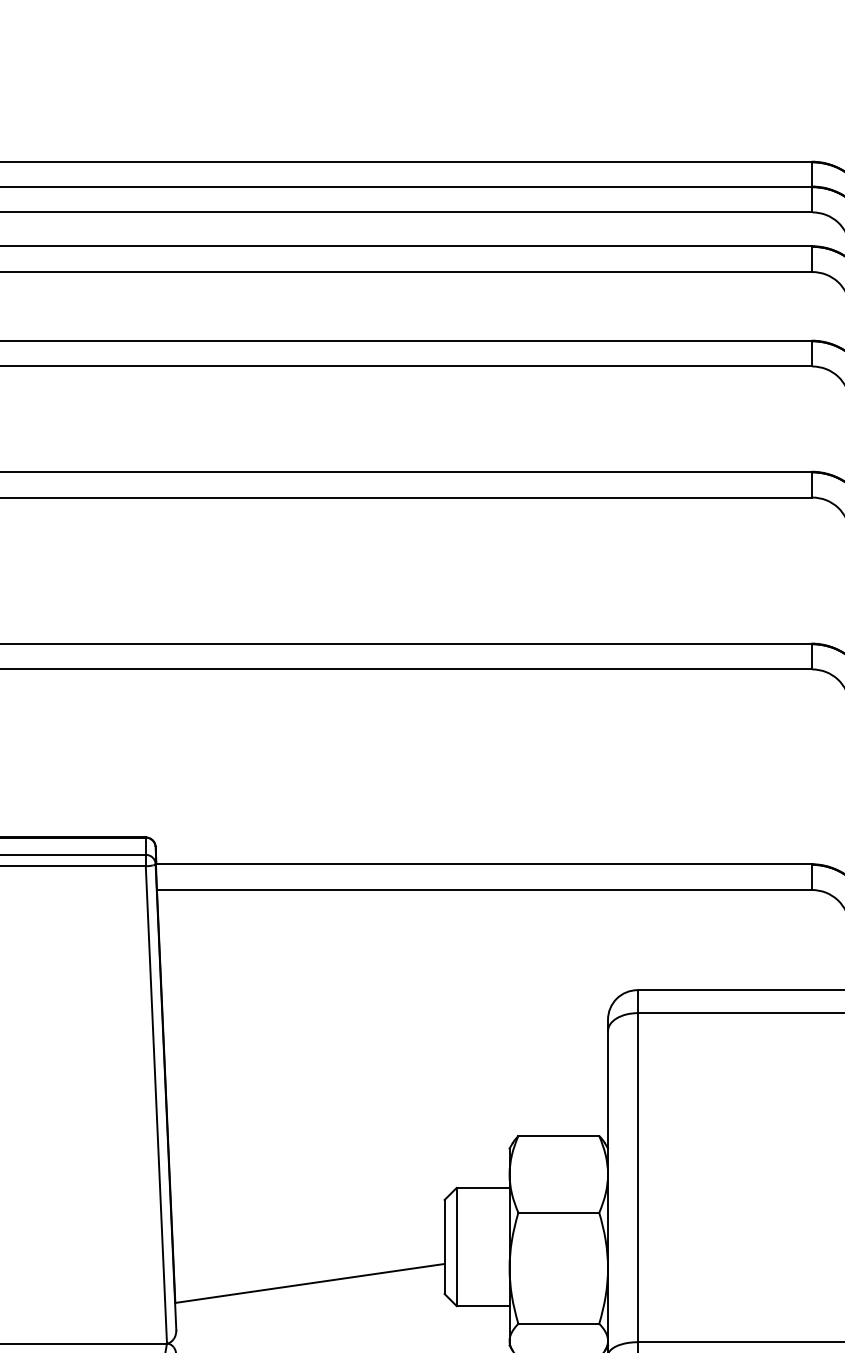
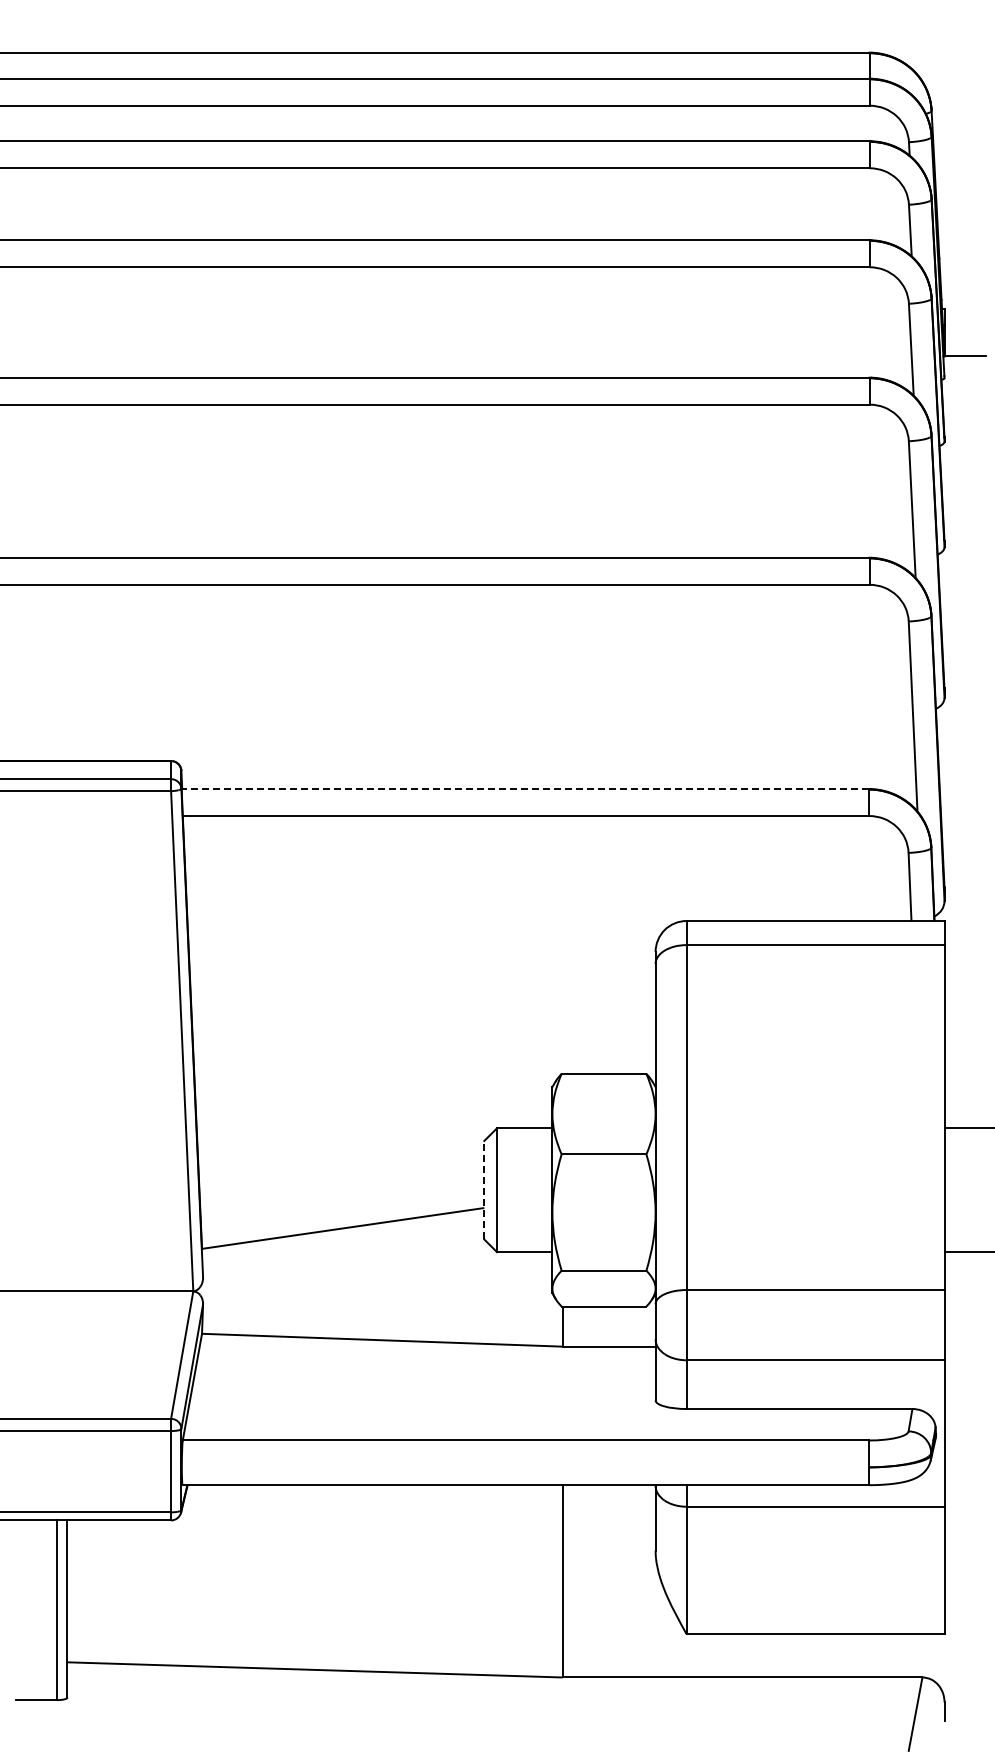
line: (483, 864) -> (525, 789), solid -> dashed
line: (444, 1246) -> (484, 1189), solid -> dashed

